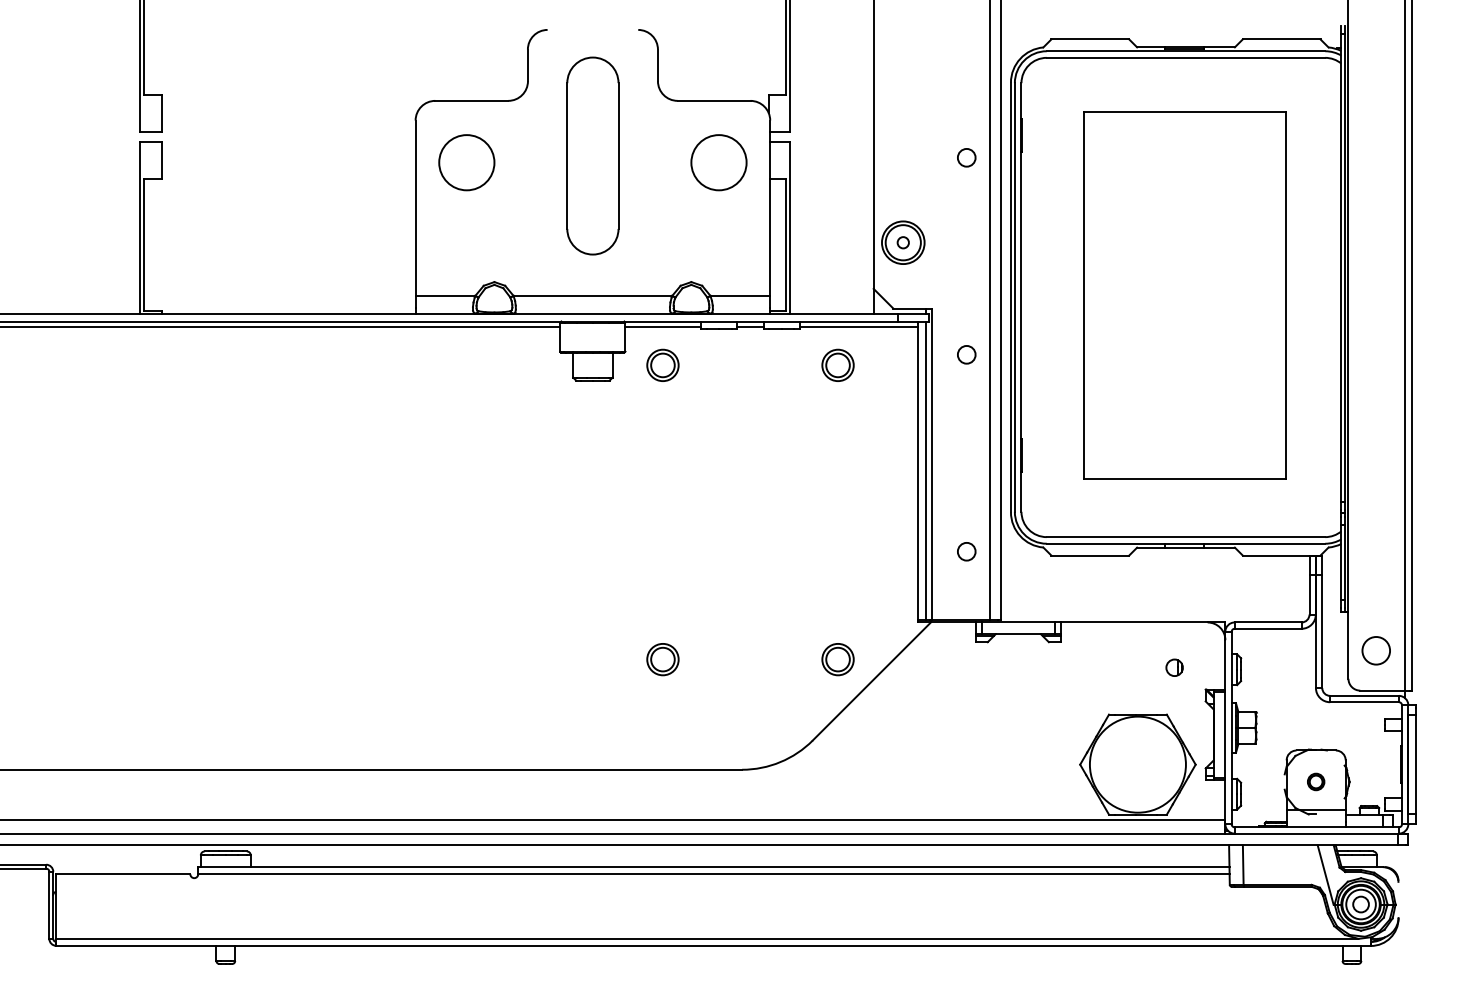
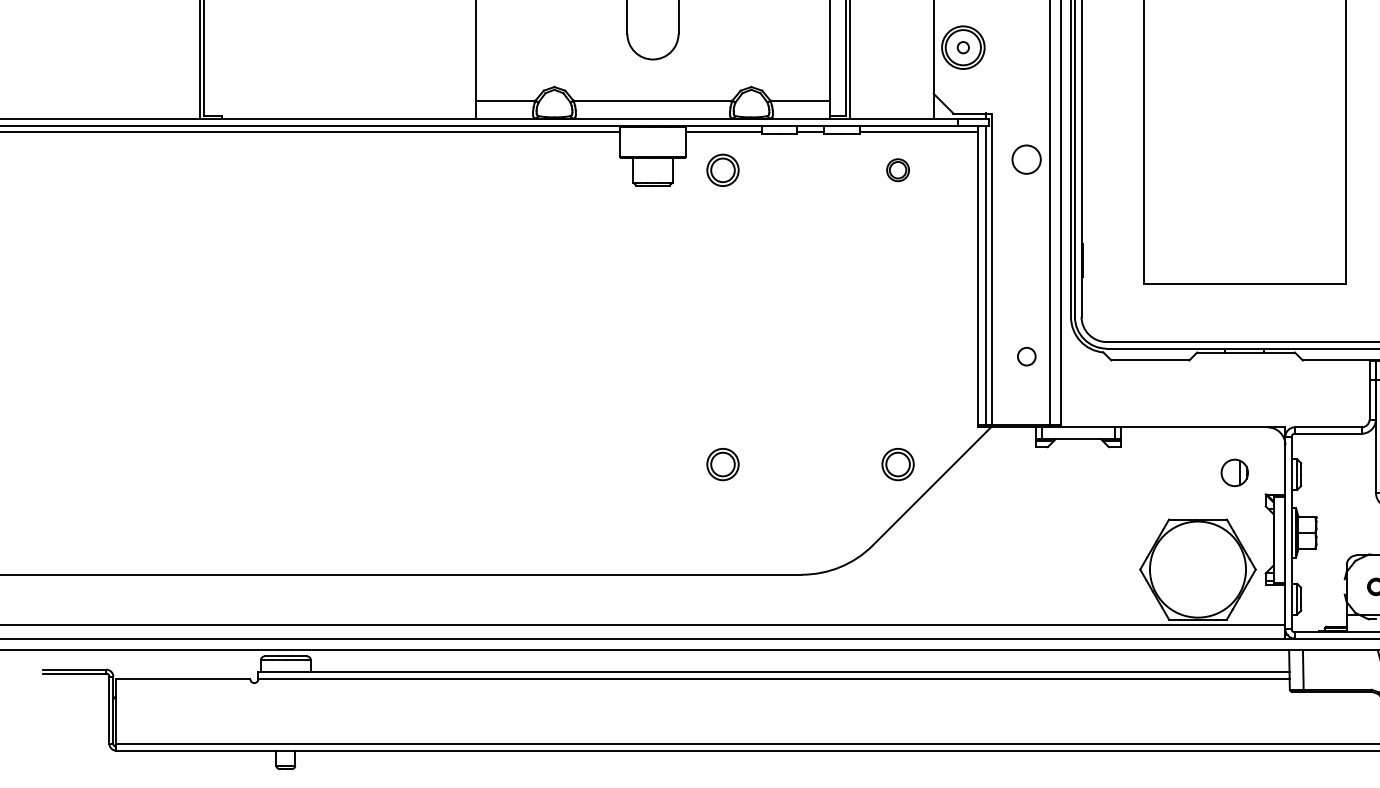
circle: (966, 354) -> (1026, 159), size x1.6
part: (837, 364) -> (897, 169), size x0.7
part: (1174, 667) -> (1234, 472), size x1.6

